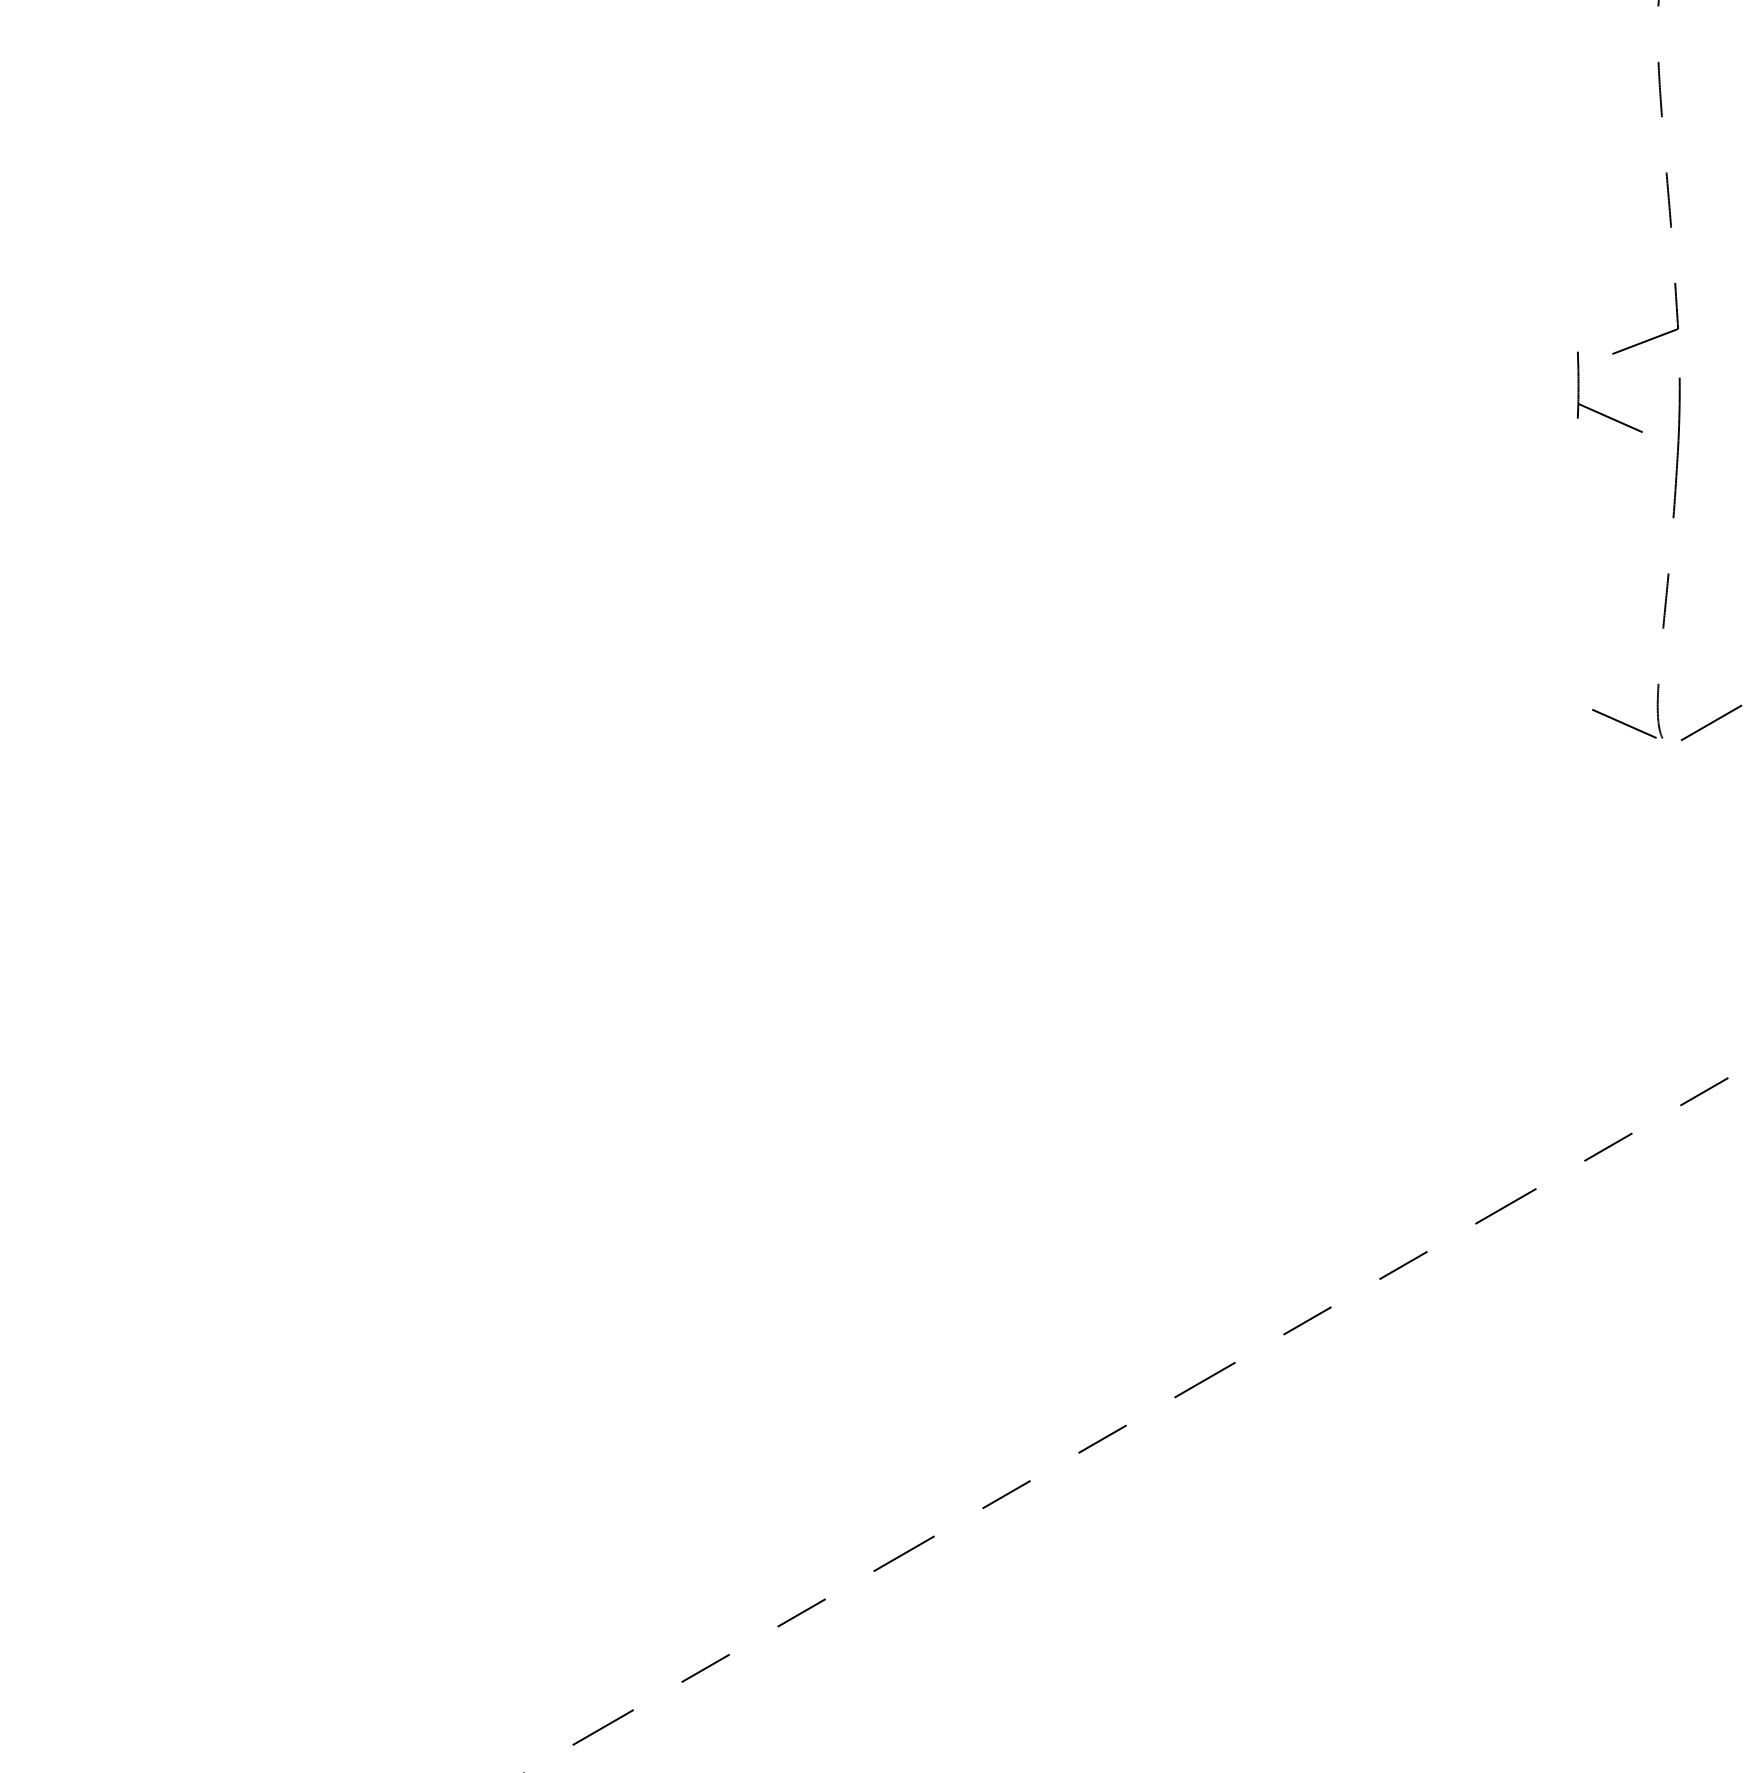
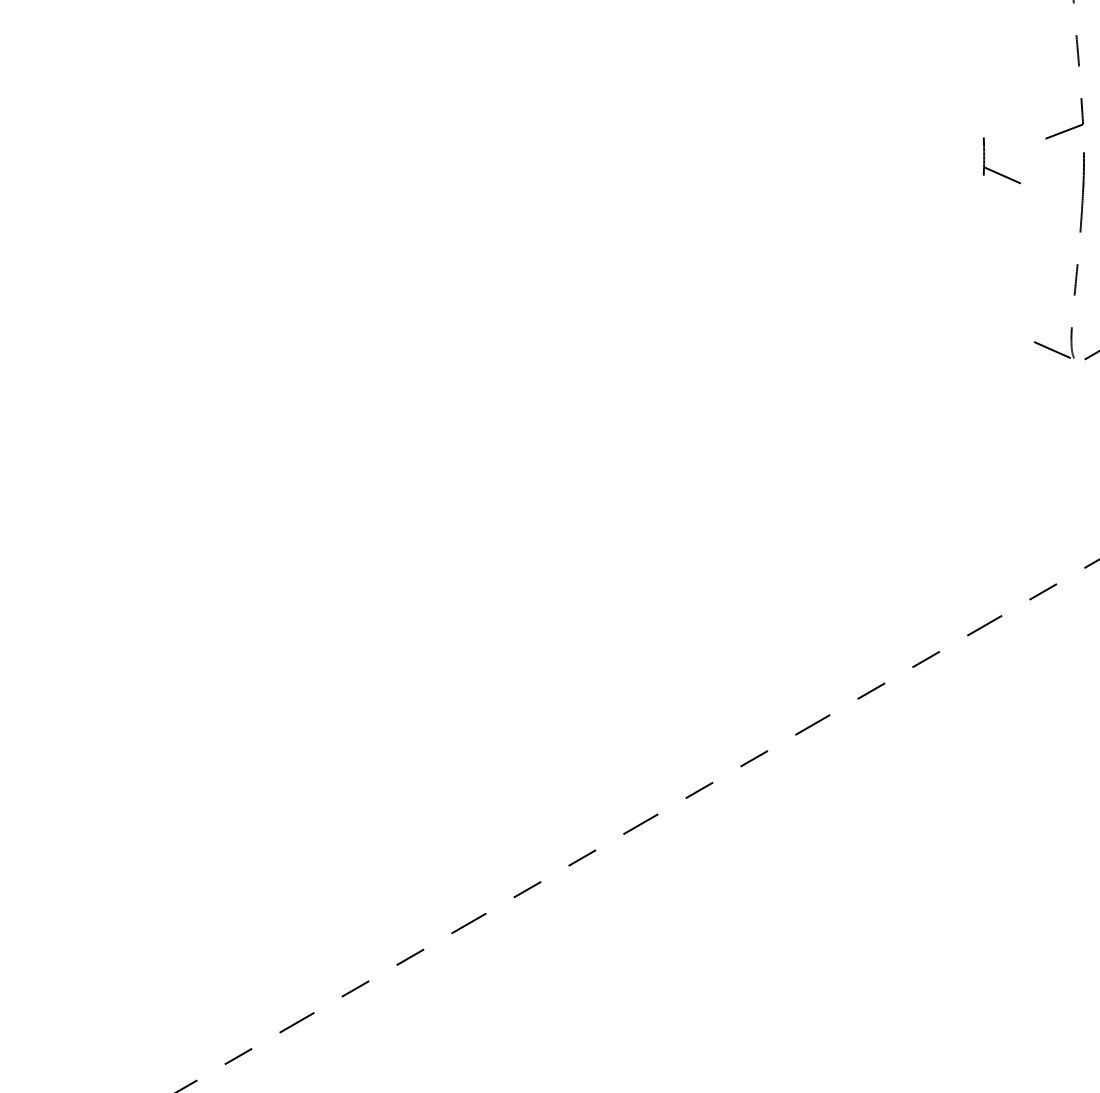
part: (1600, 411) -> (996, 171), moved

